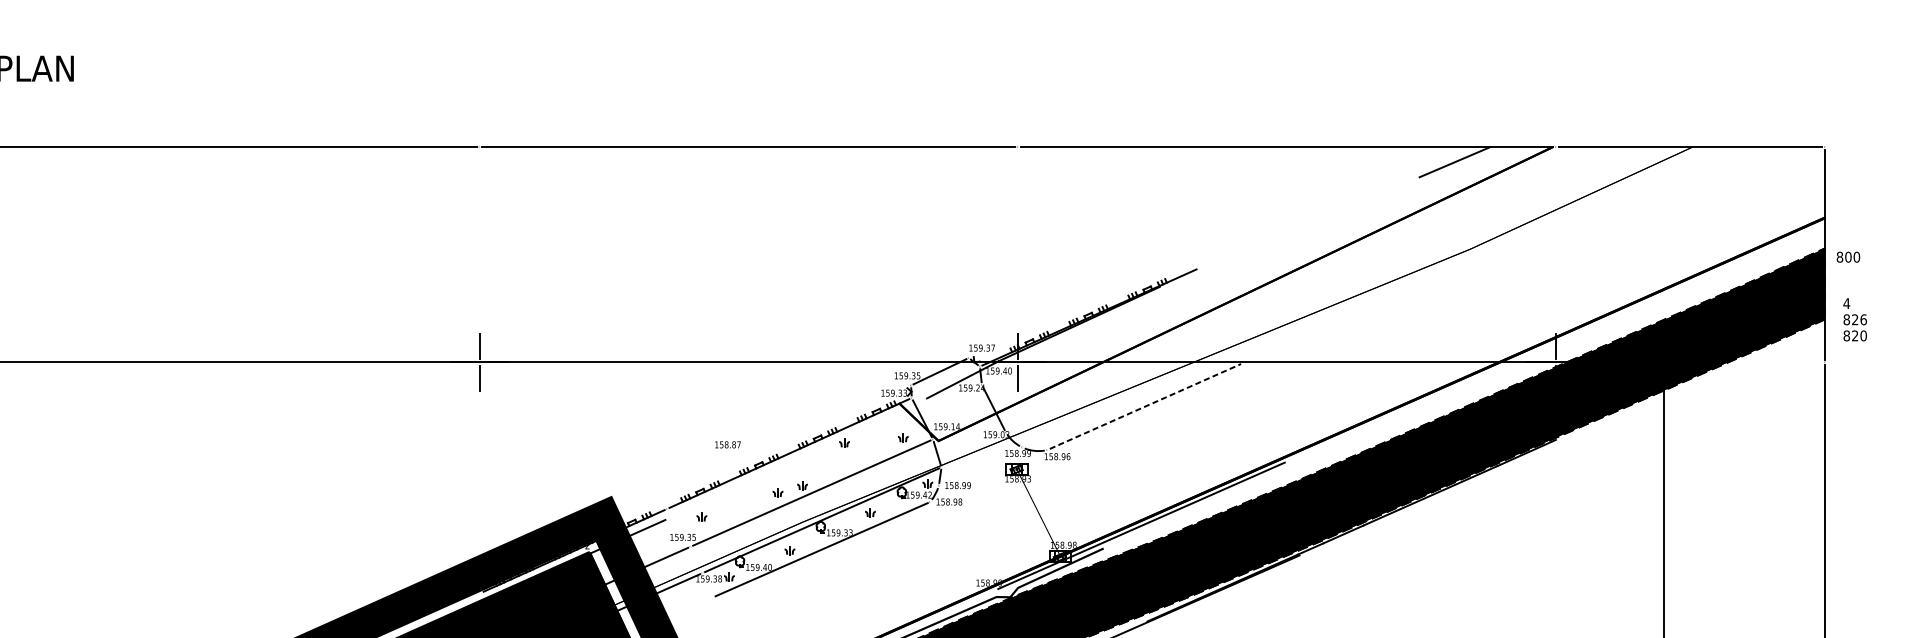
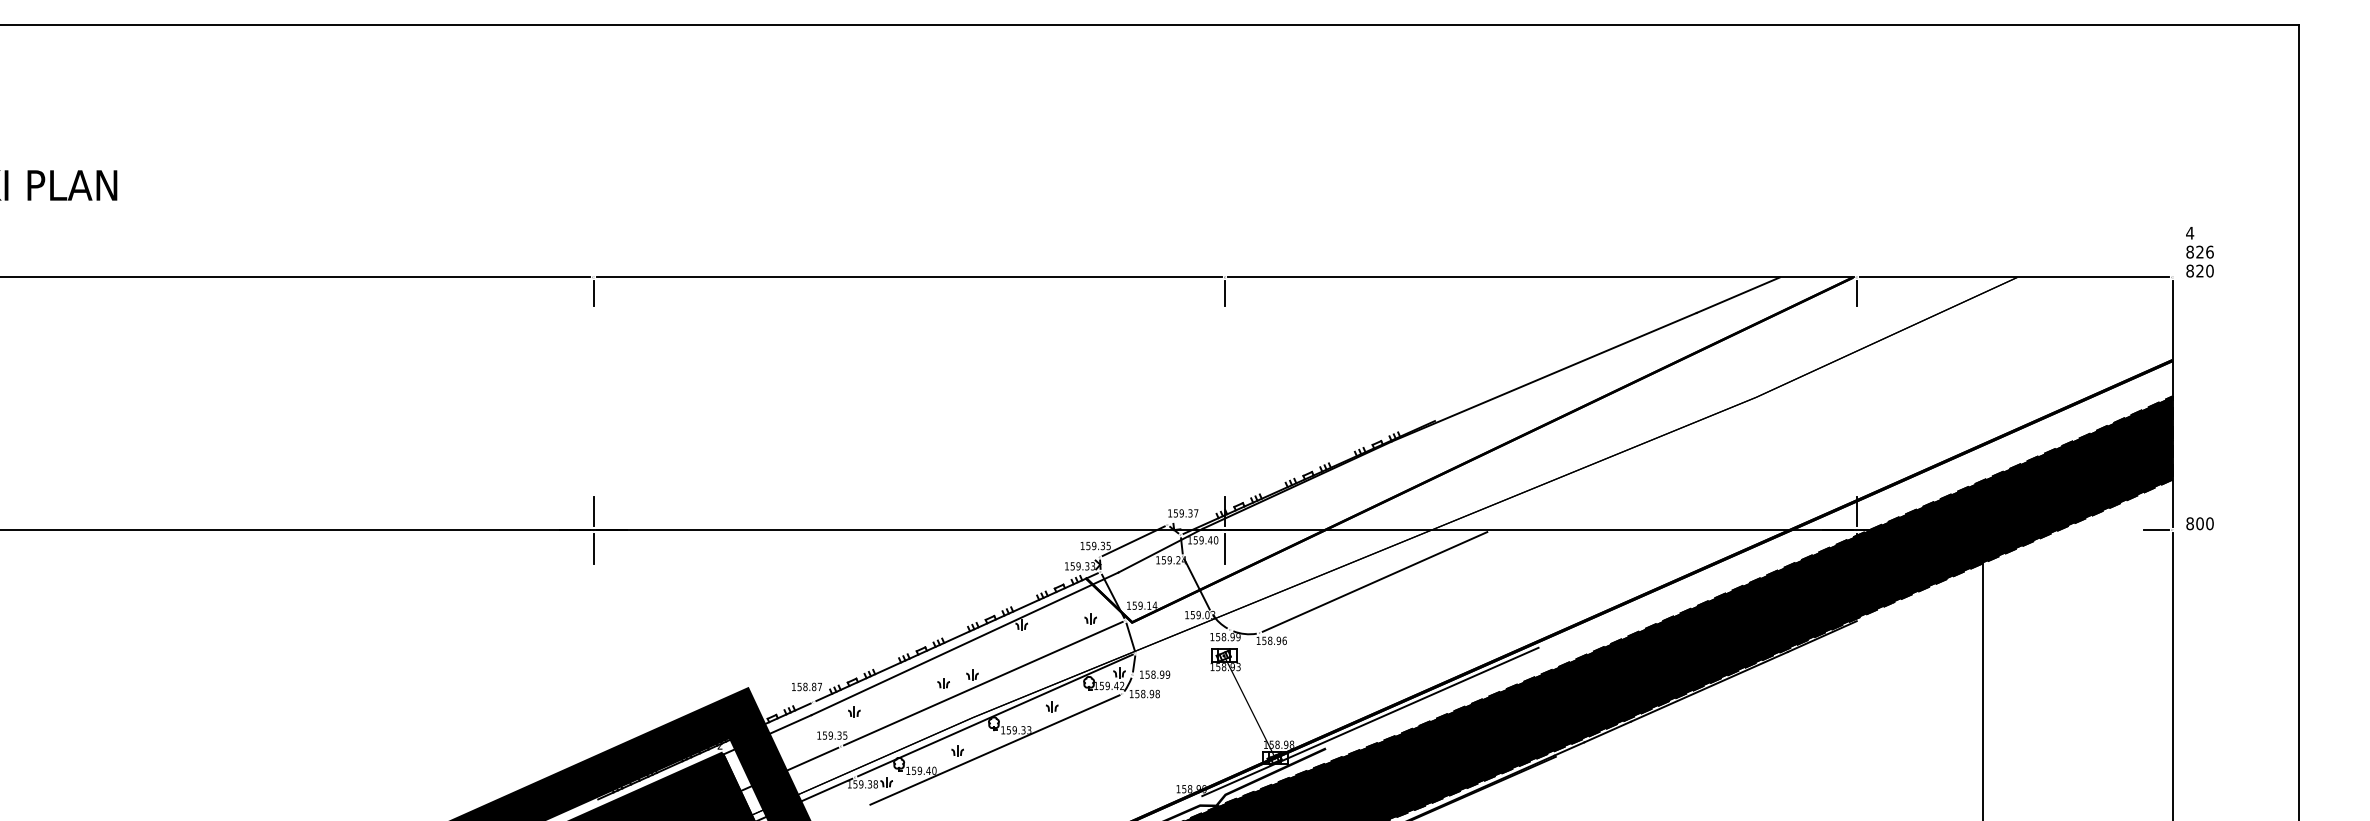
line: (479, 159) -> (593, 292), added
line: (1018, 159) -> (1225, 292), added
line: (1555, 159) -> (1856, 292), added
line: (1289, 231) -> (1543, 376), added
text: (1847, 257) -> (2199, 523), moved
text: (1854, 320) -> (2199, 252), moved
line: (1811, 362) -> (2156, 530), added
line: (1145, 406) -> (1375, 581), dashed -> solid
text: (727, 444) -> (806, 686), moved
line: (795, 458) -> (964, 643), added

